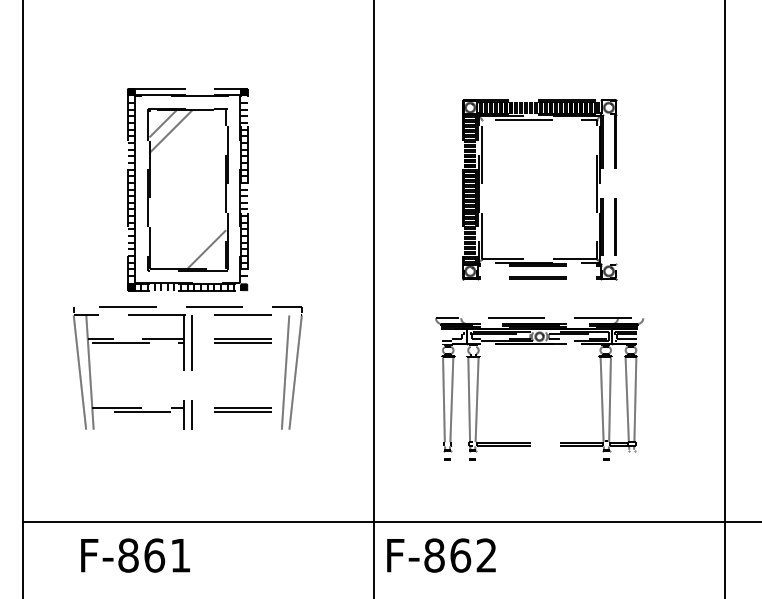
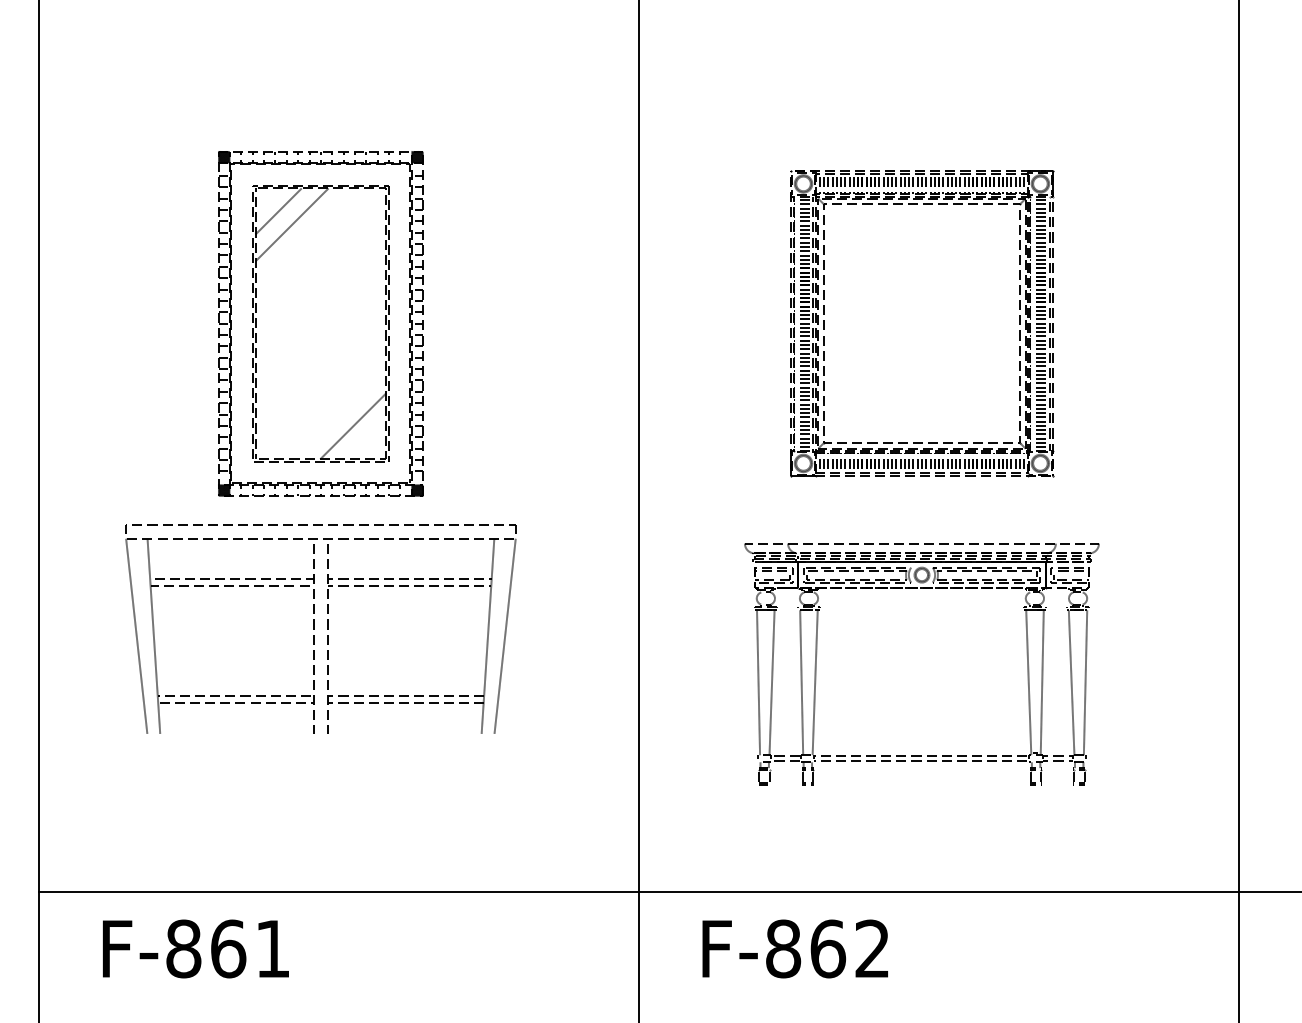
text: (135, 555) -> (195, 948), moved
text: (441, 555) -> (795, 948), moved

